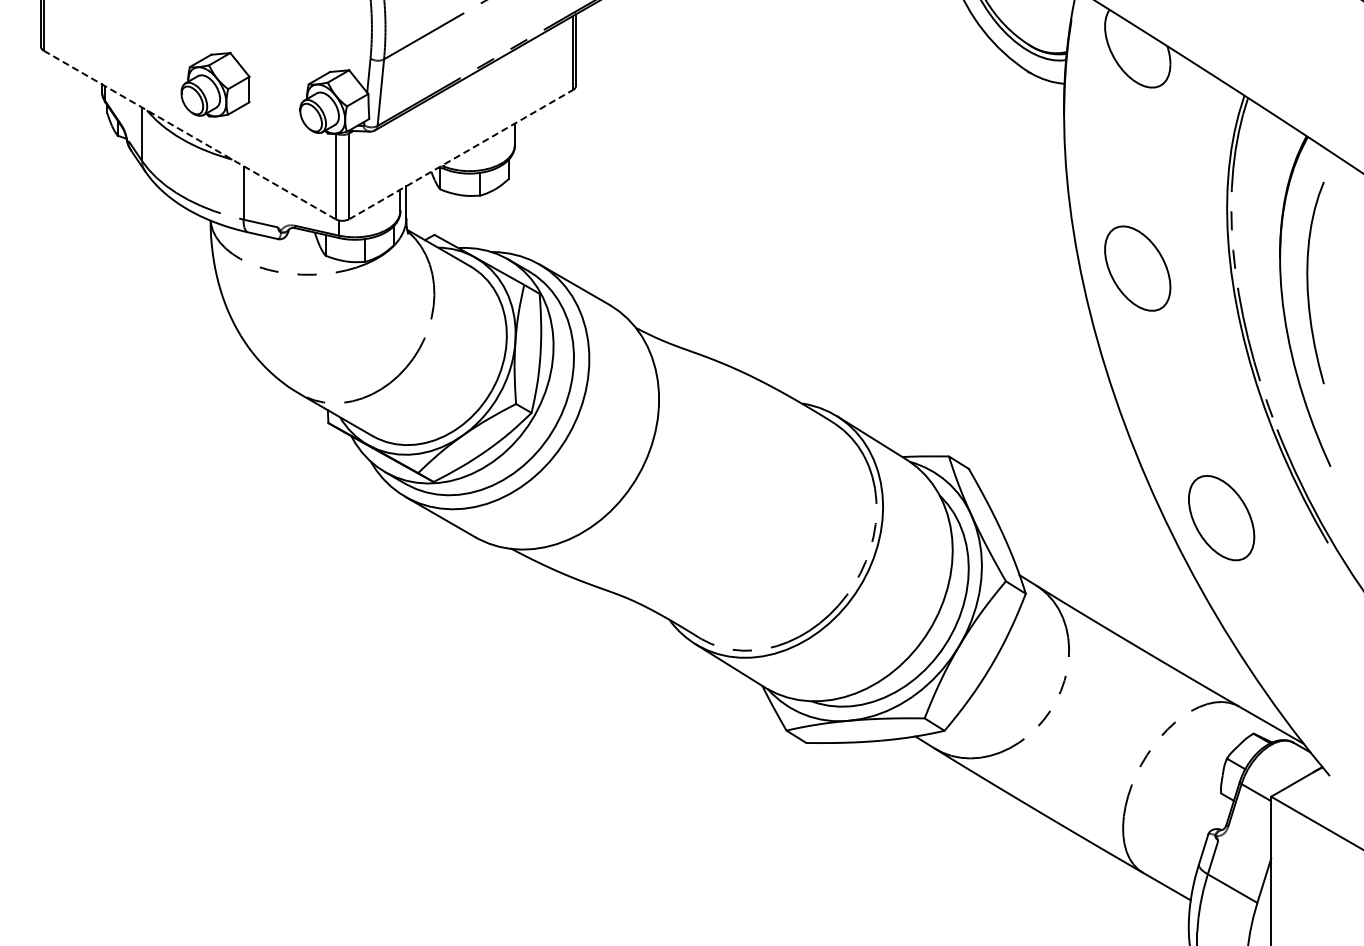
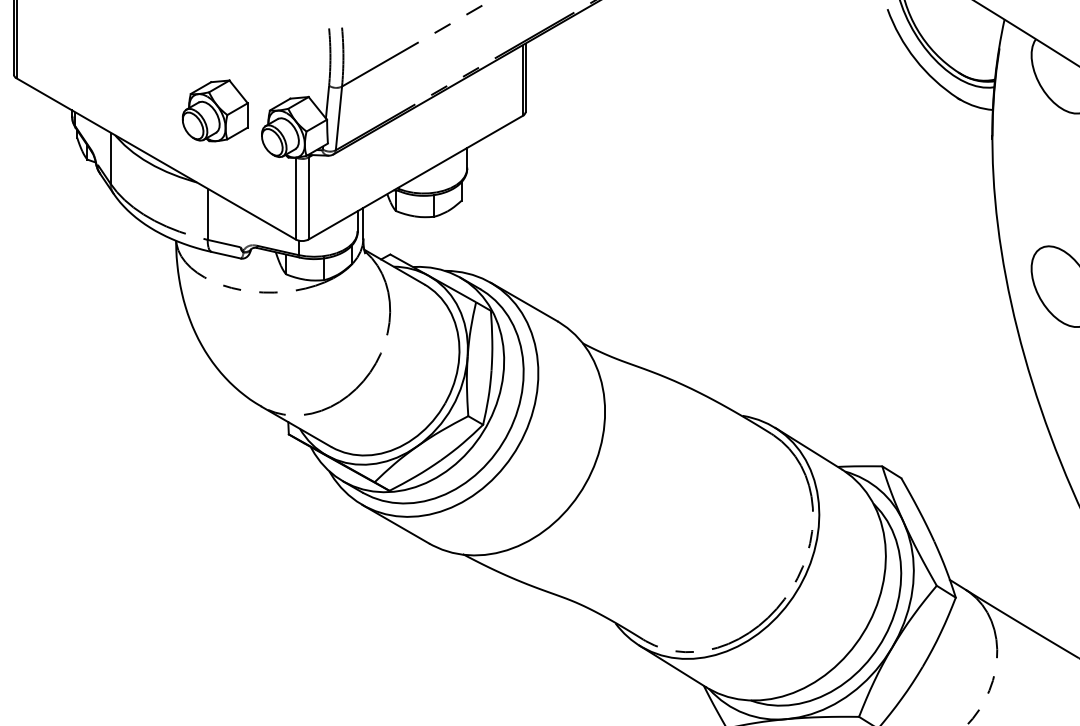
part: (215, 84) -> (215, 110), moved
line: (189, 134) -> (155, 158), dashed -> solid
line: (461, 154) -> (416, 177), dashed -> solid

